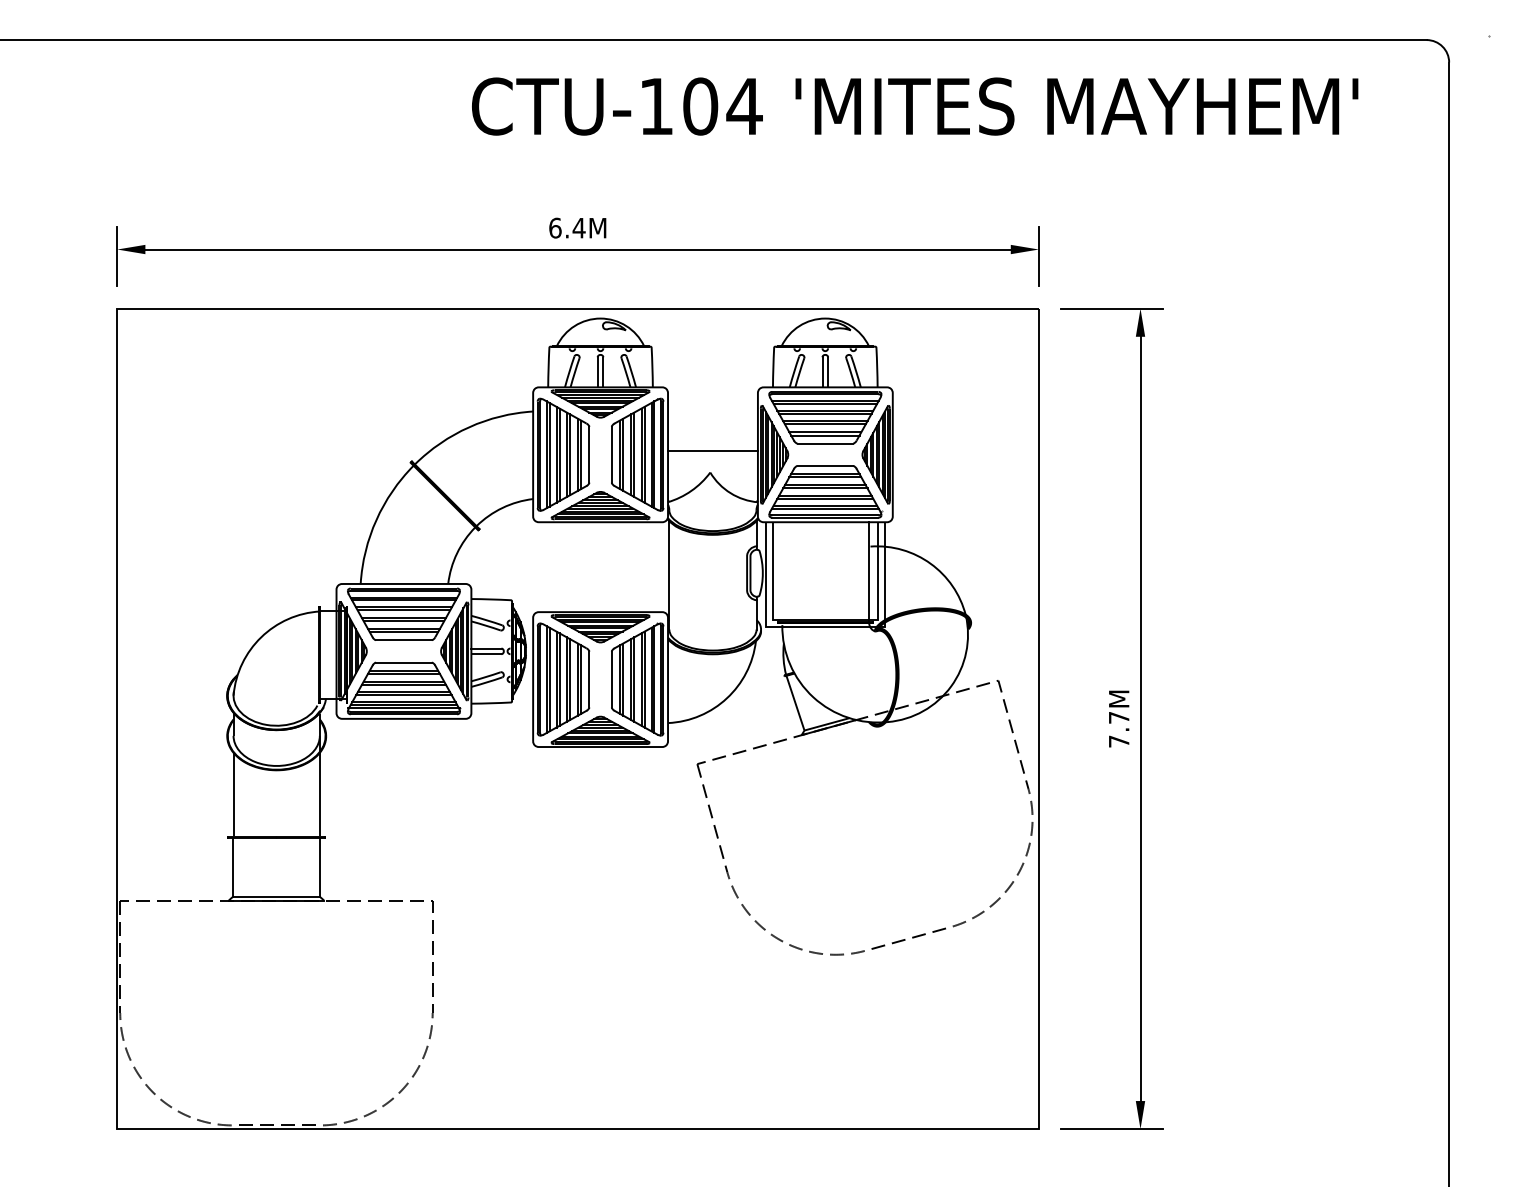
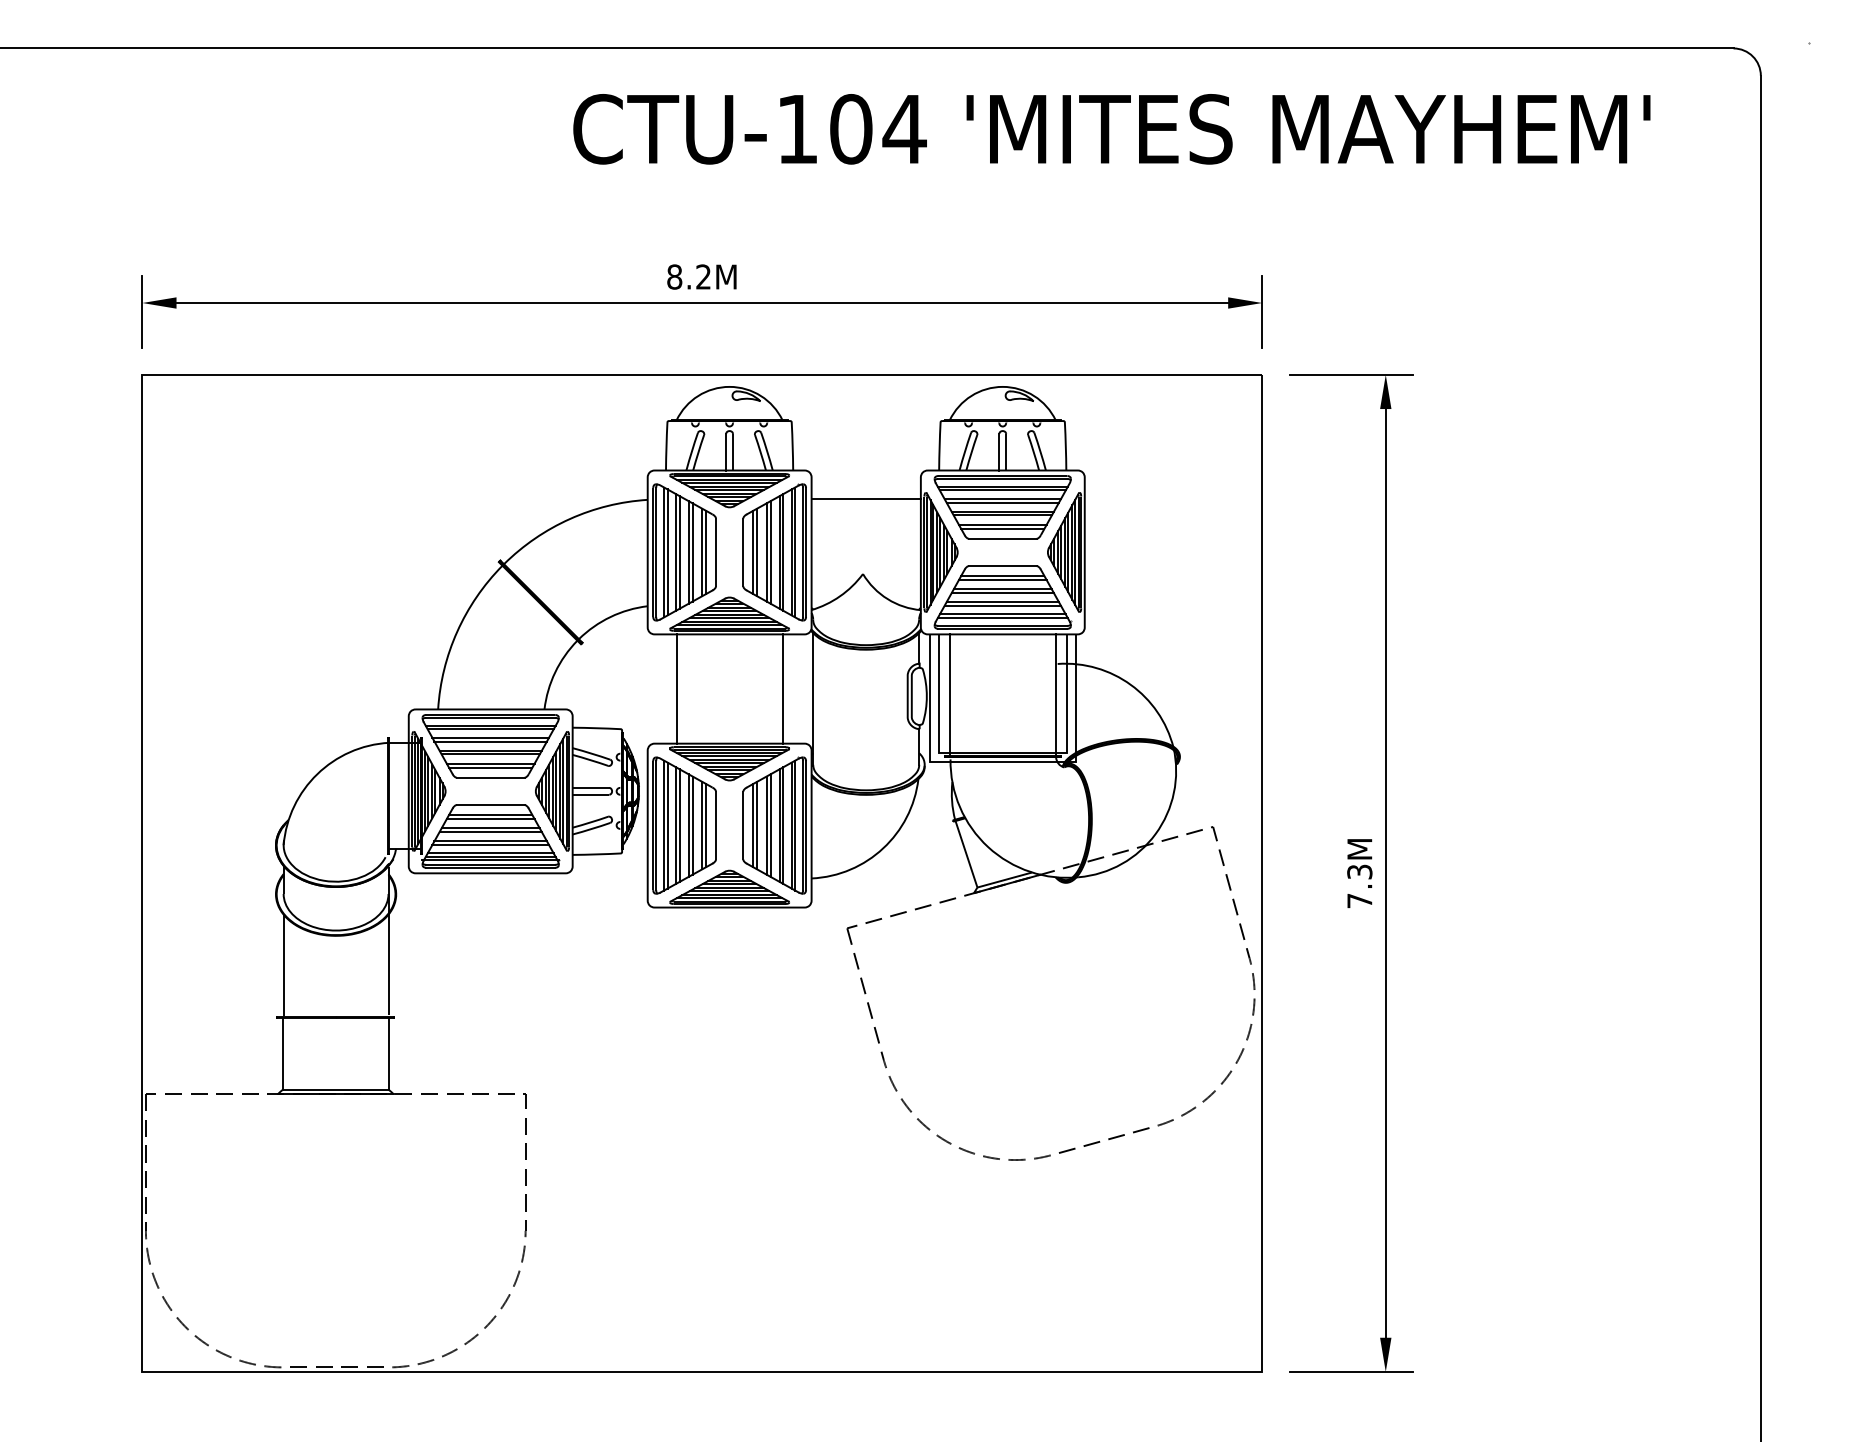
text: (567, 227) -> (689, 276), 6.4M -> 8.2M
line: (712, 451) -> (865, 499), moved
line: (556, 567) -> (676, 689), added
line: (644, 567) -> (783, 689), added
line: (781, 572) -> (949, 695), added
text: (1118, 717) -> (1359, 871), 7.7M -> 7.3M

